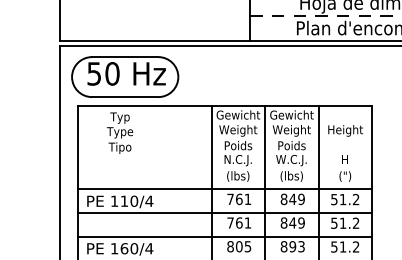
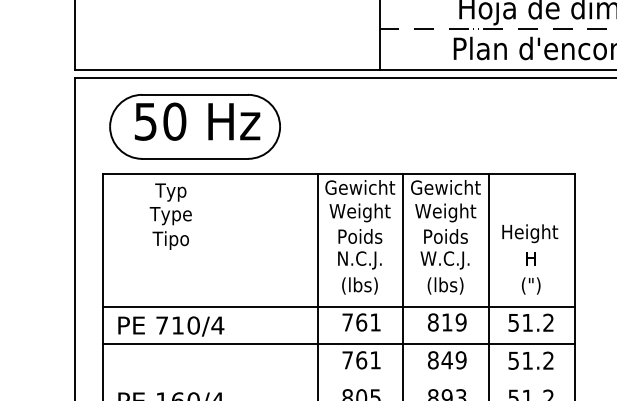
part: (125, 76) -> (195, 125), moved
text: (345, 130) -> (529, 233), moved
text: (292, 198) -> (446, 321), 849 -> 819
text: (114, 200) -> (161, 324), 110/4 -> 710/4
line: (224, 236) -> (337, 381), removed

